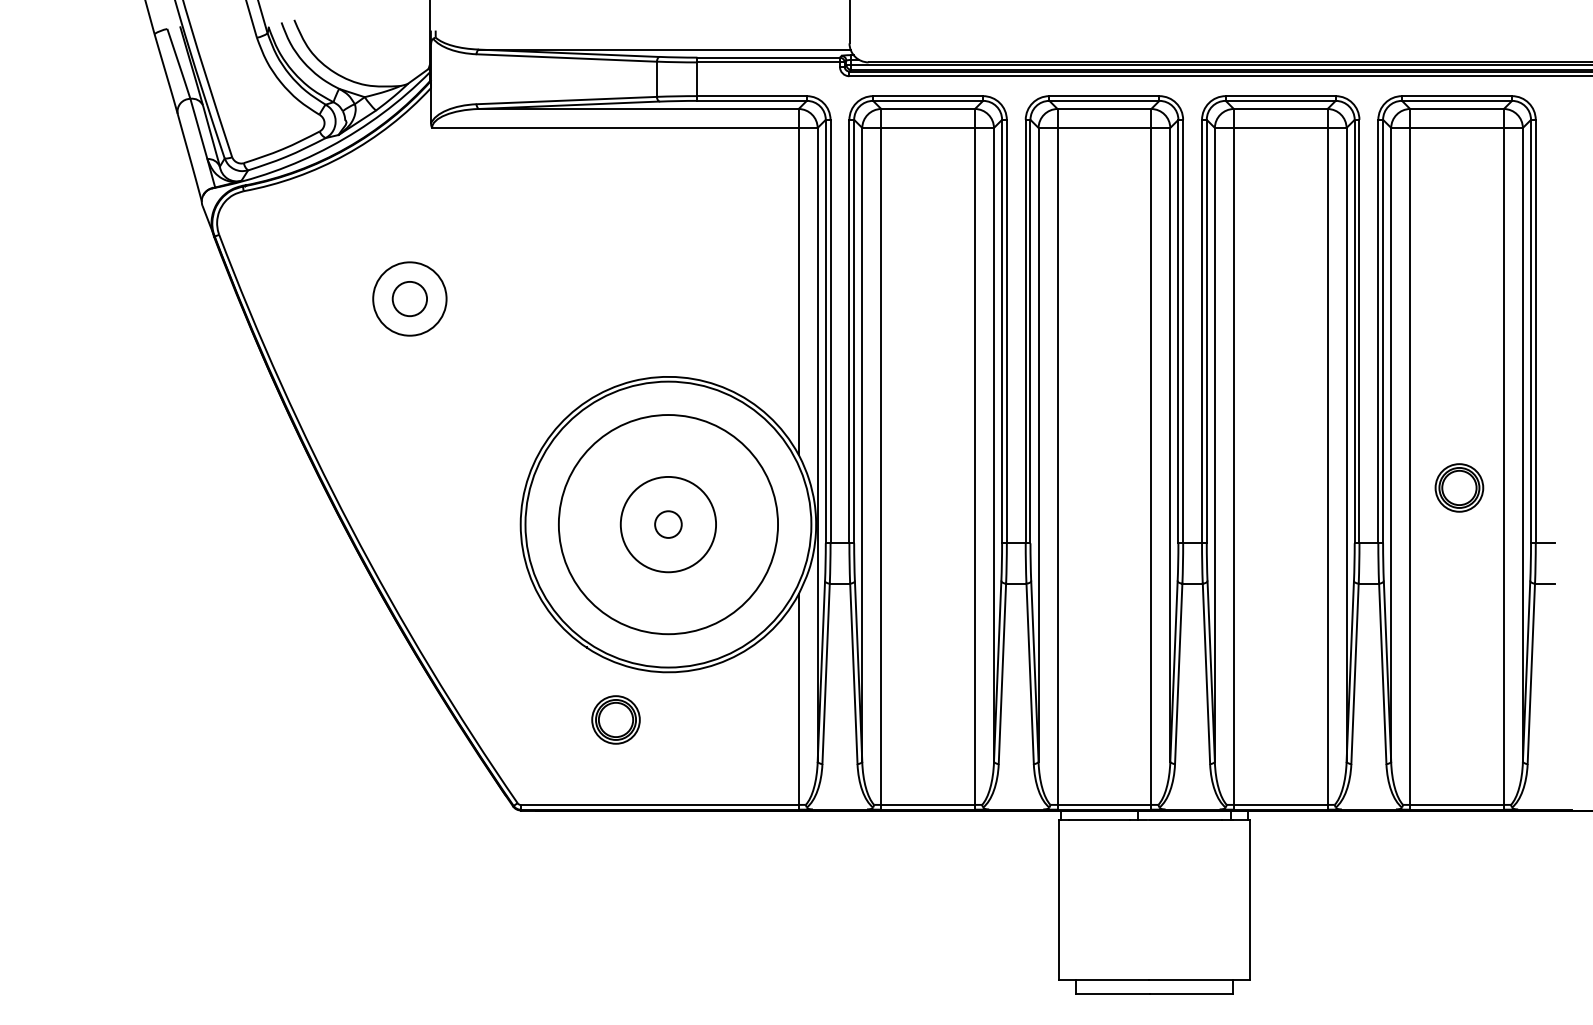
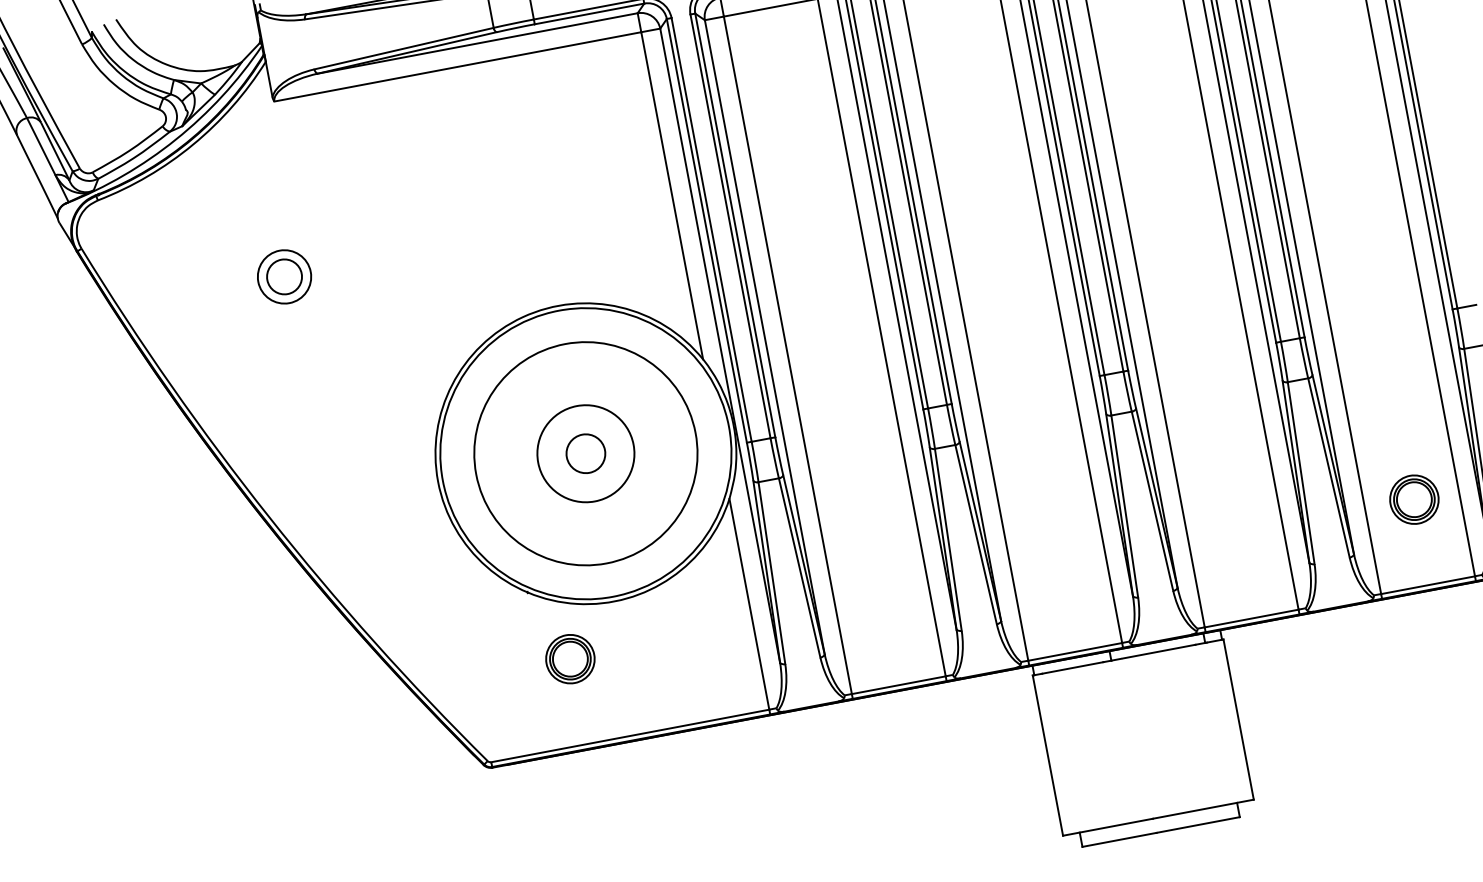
circle: (409, 298) -> (284, 276), size x0.71
part: (1459, 487) -> (1414, 499), moved
circle: (668, 524) -> (585, 453), size x1.43

